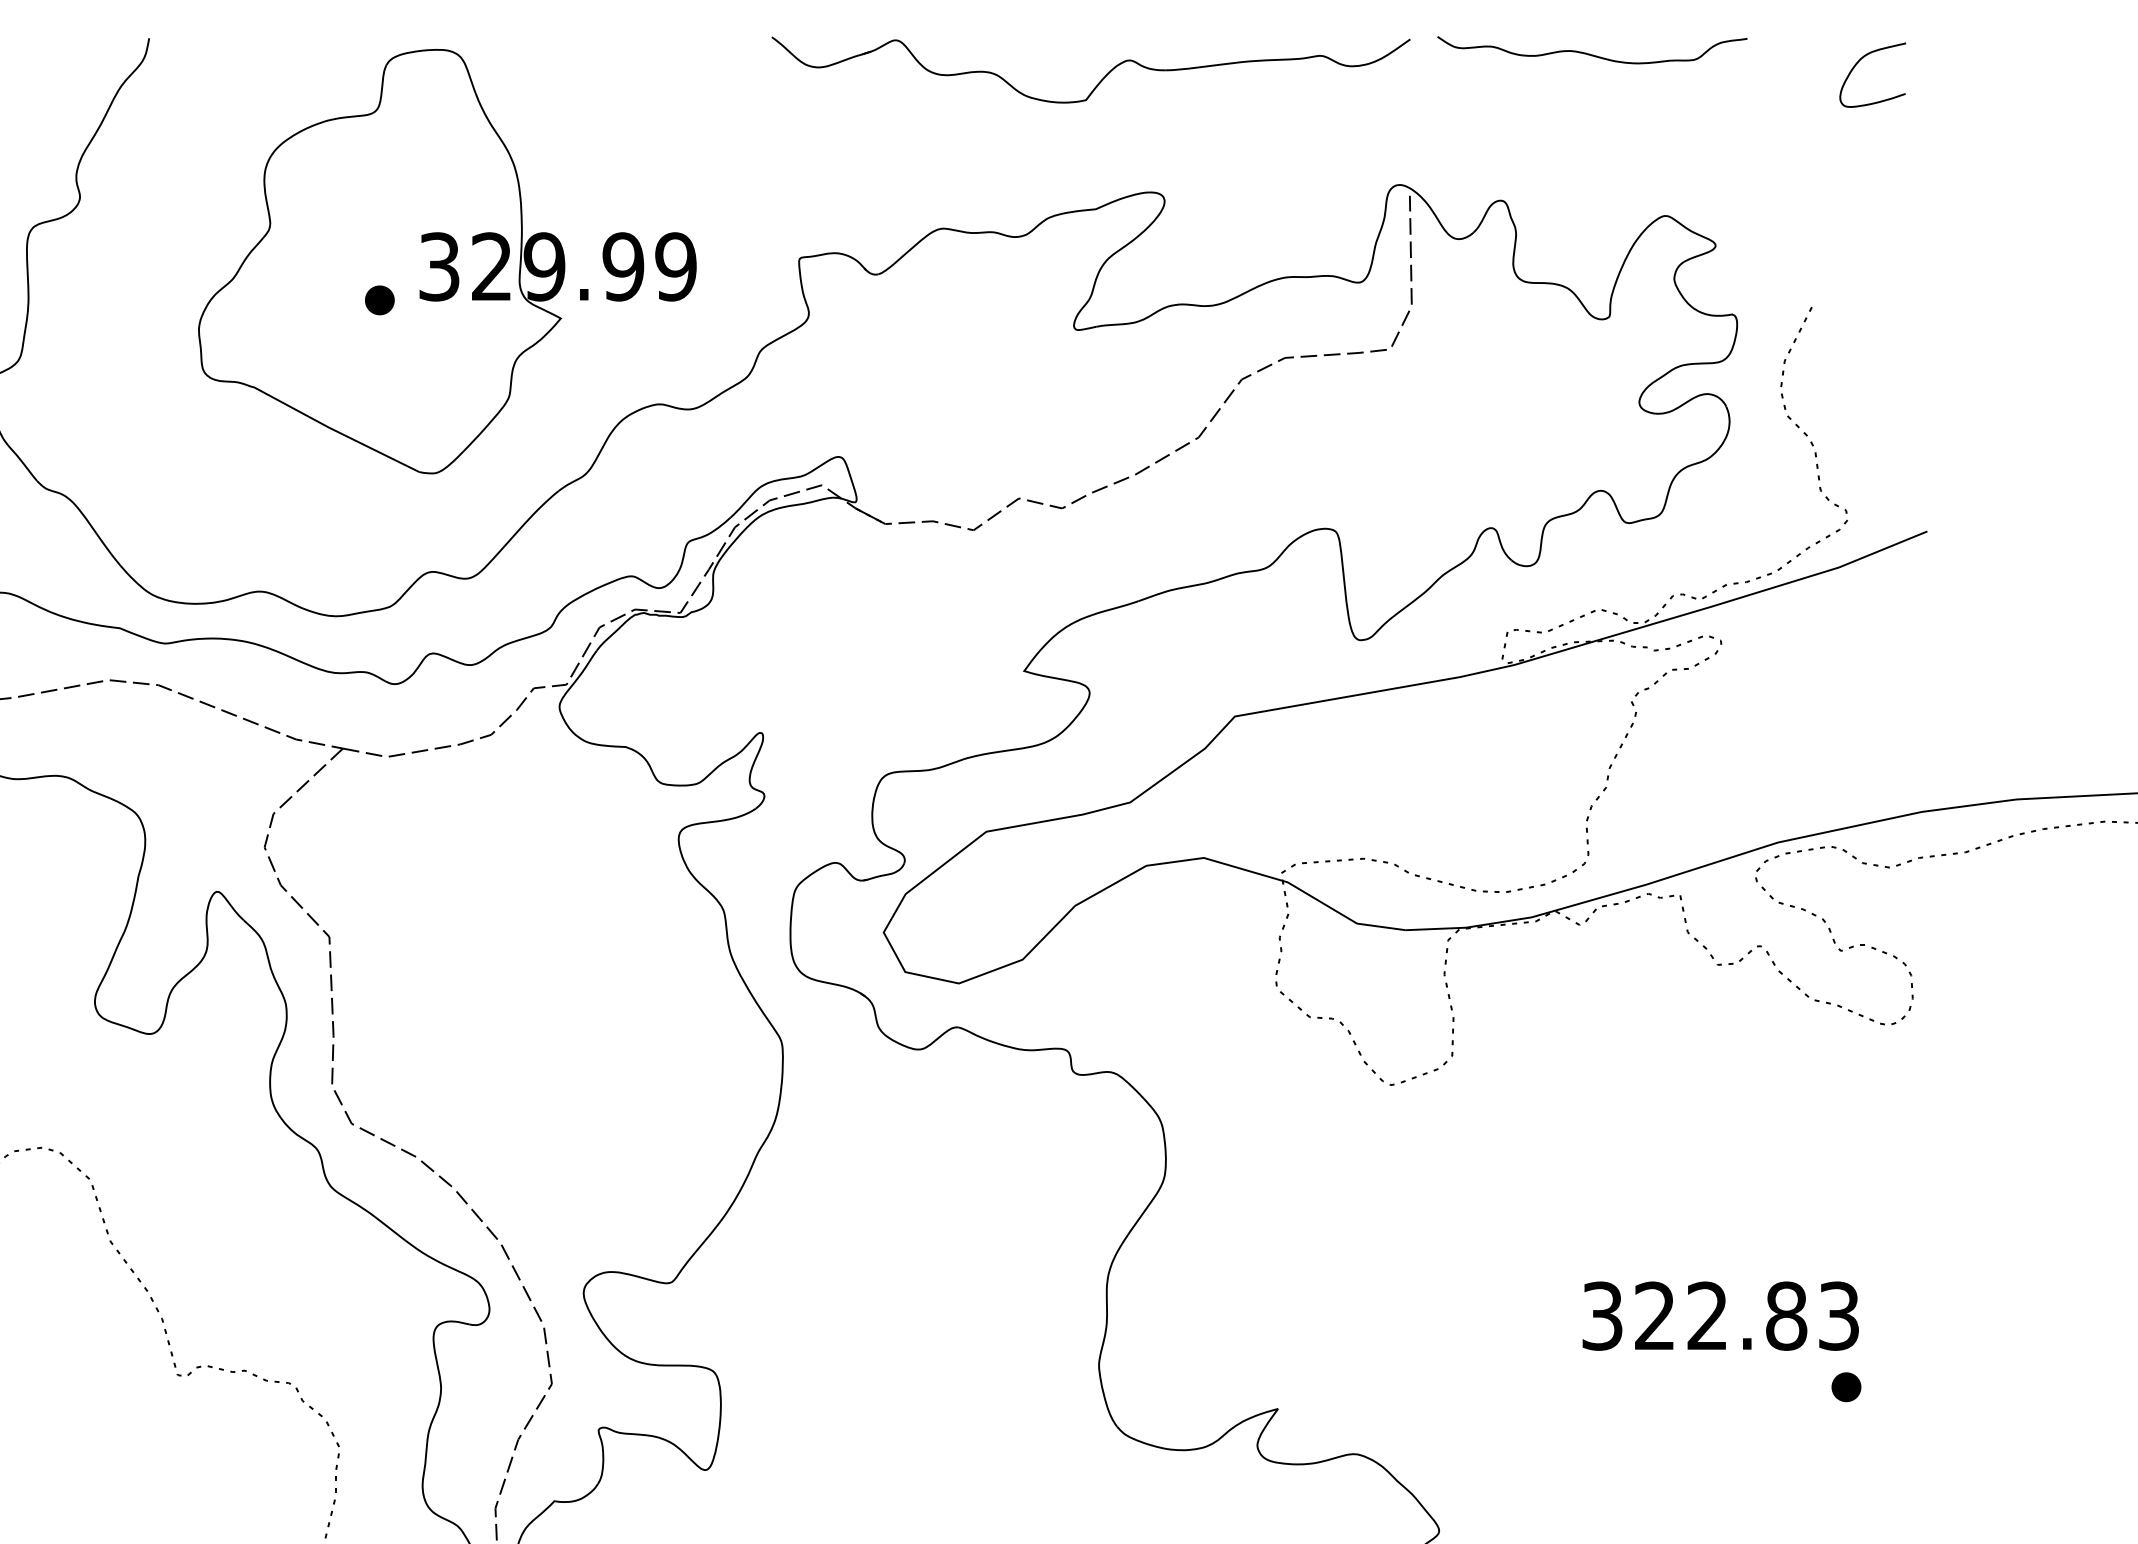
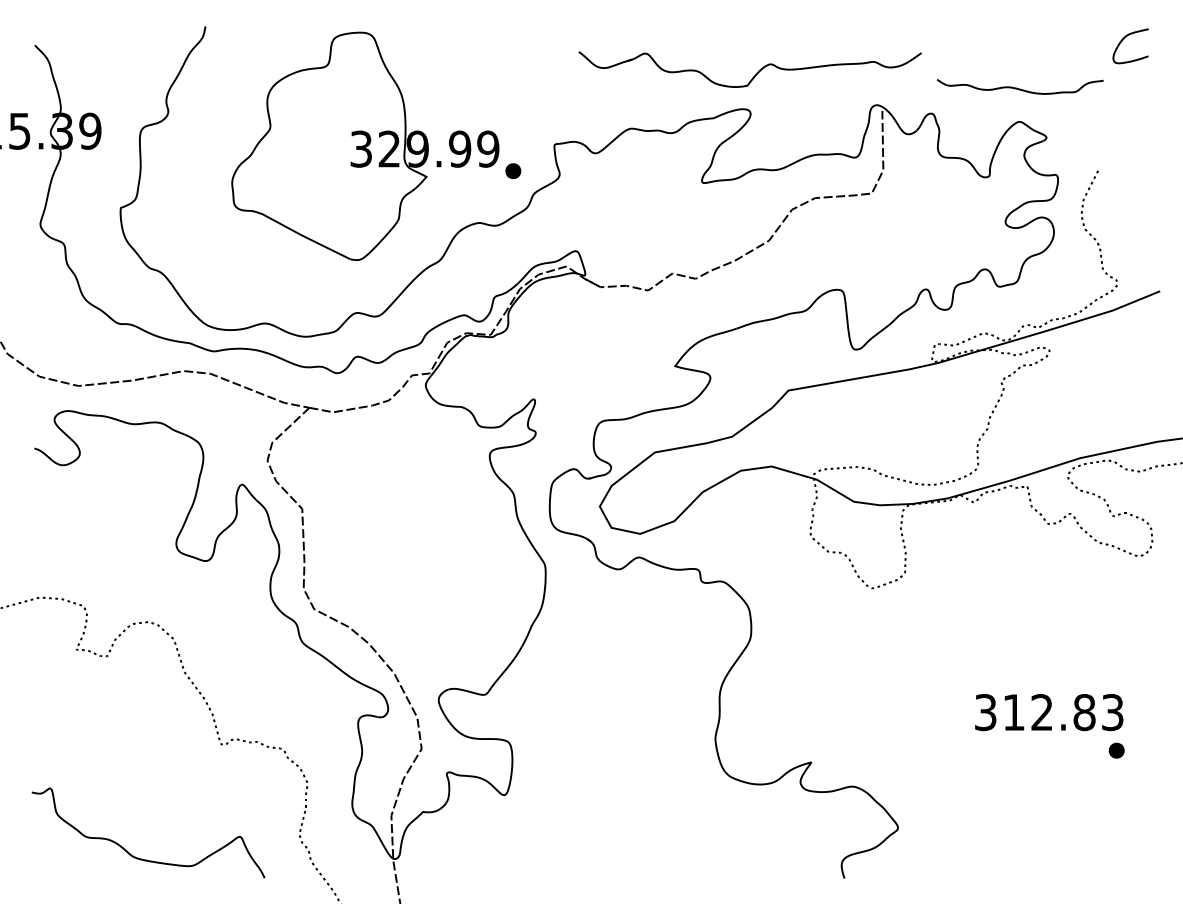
curve: (1590, 53) -> (1019, 88), moved
part: (1100, 79) -> (755, 74), moved
part: (380, 299) -> (513, 170), moved
text: (1654, 1316) -> (1013, 712), 322.83 -> 312.83

